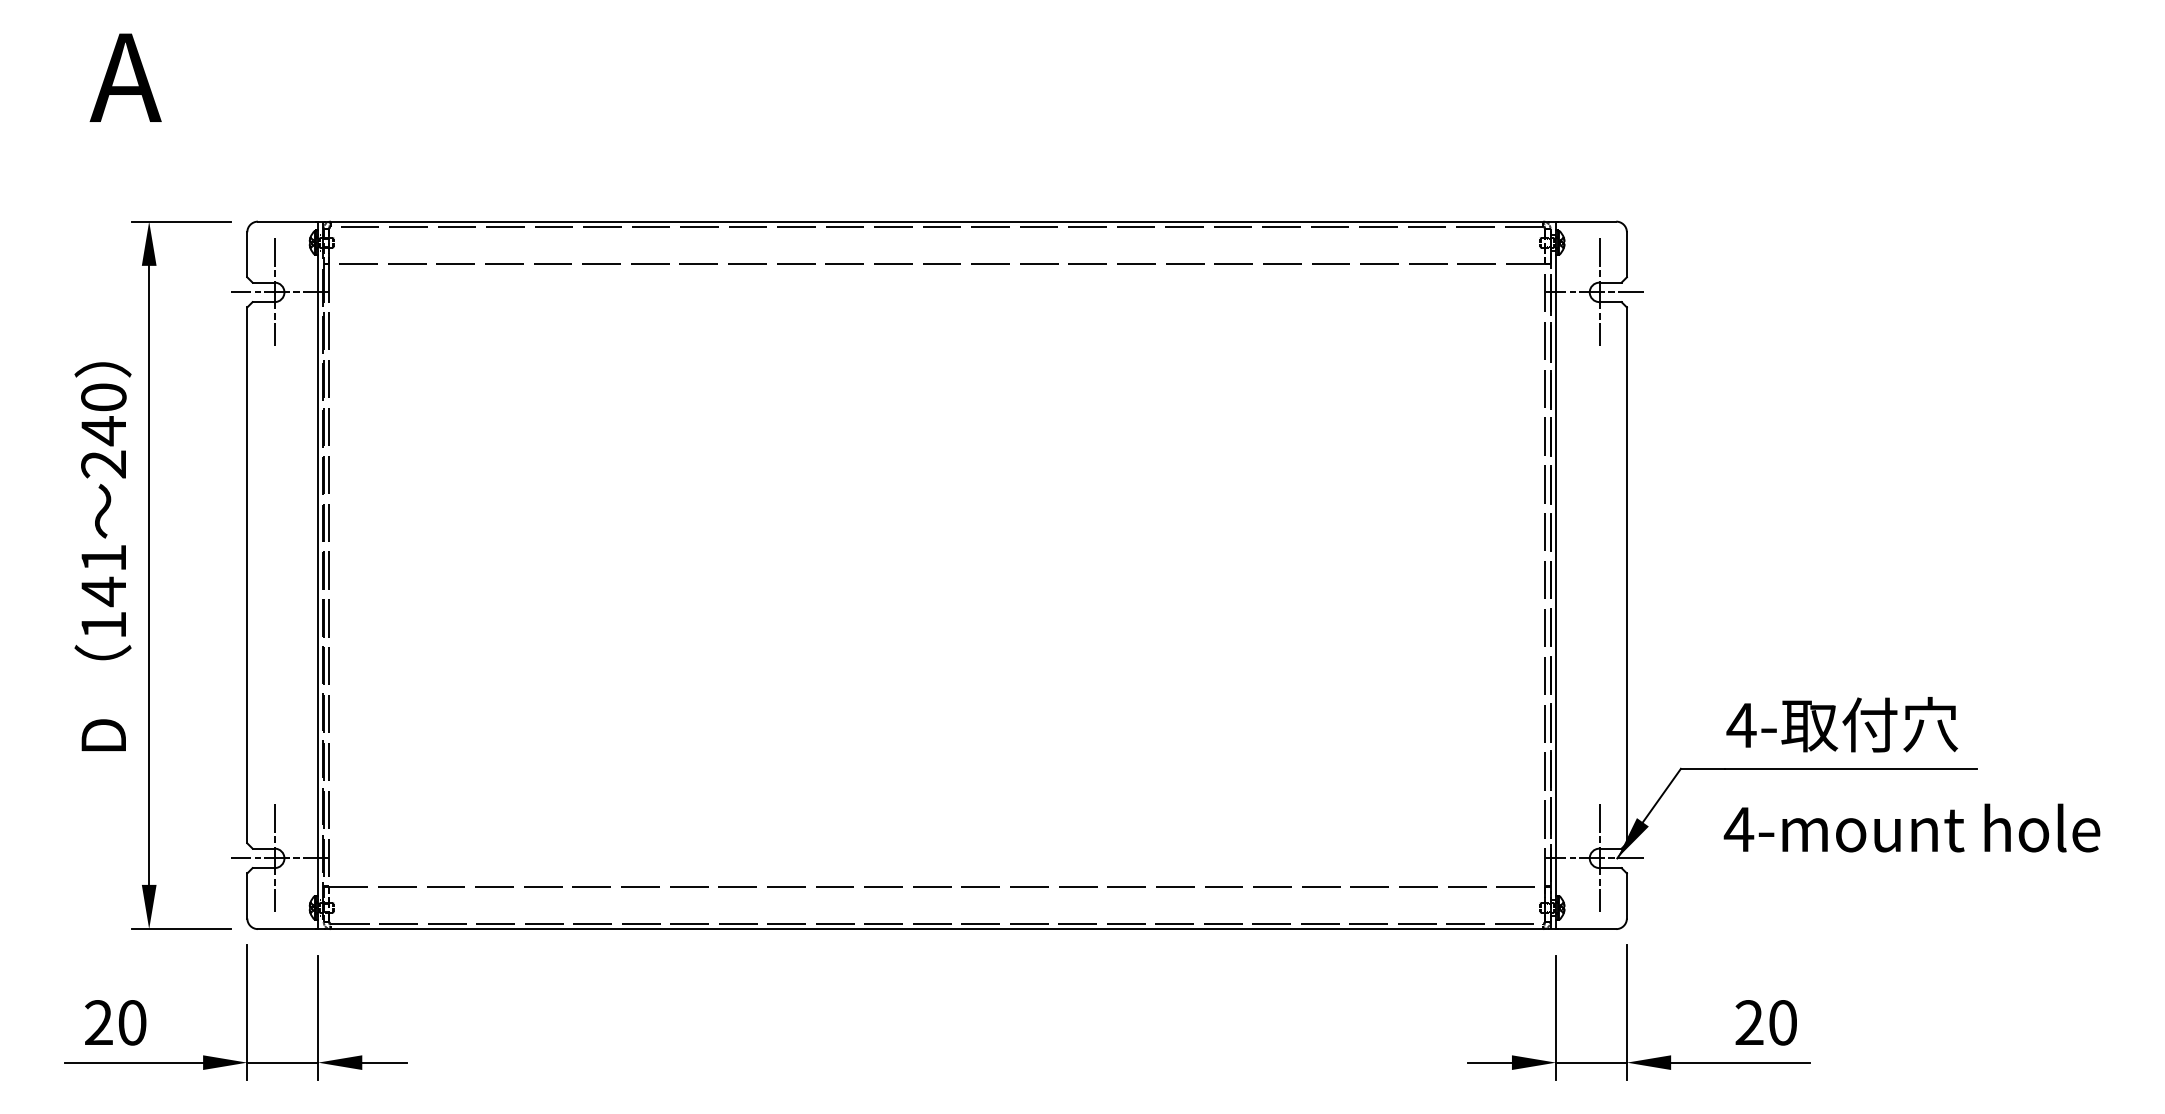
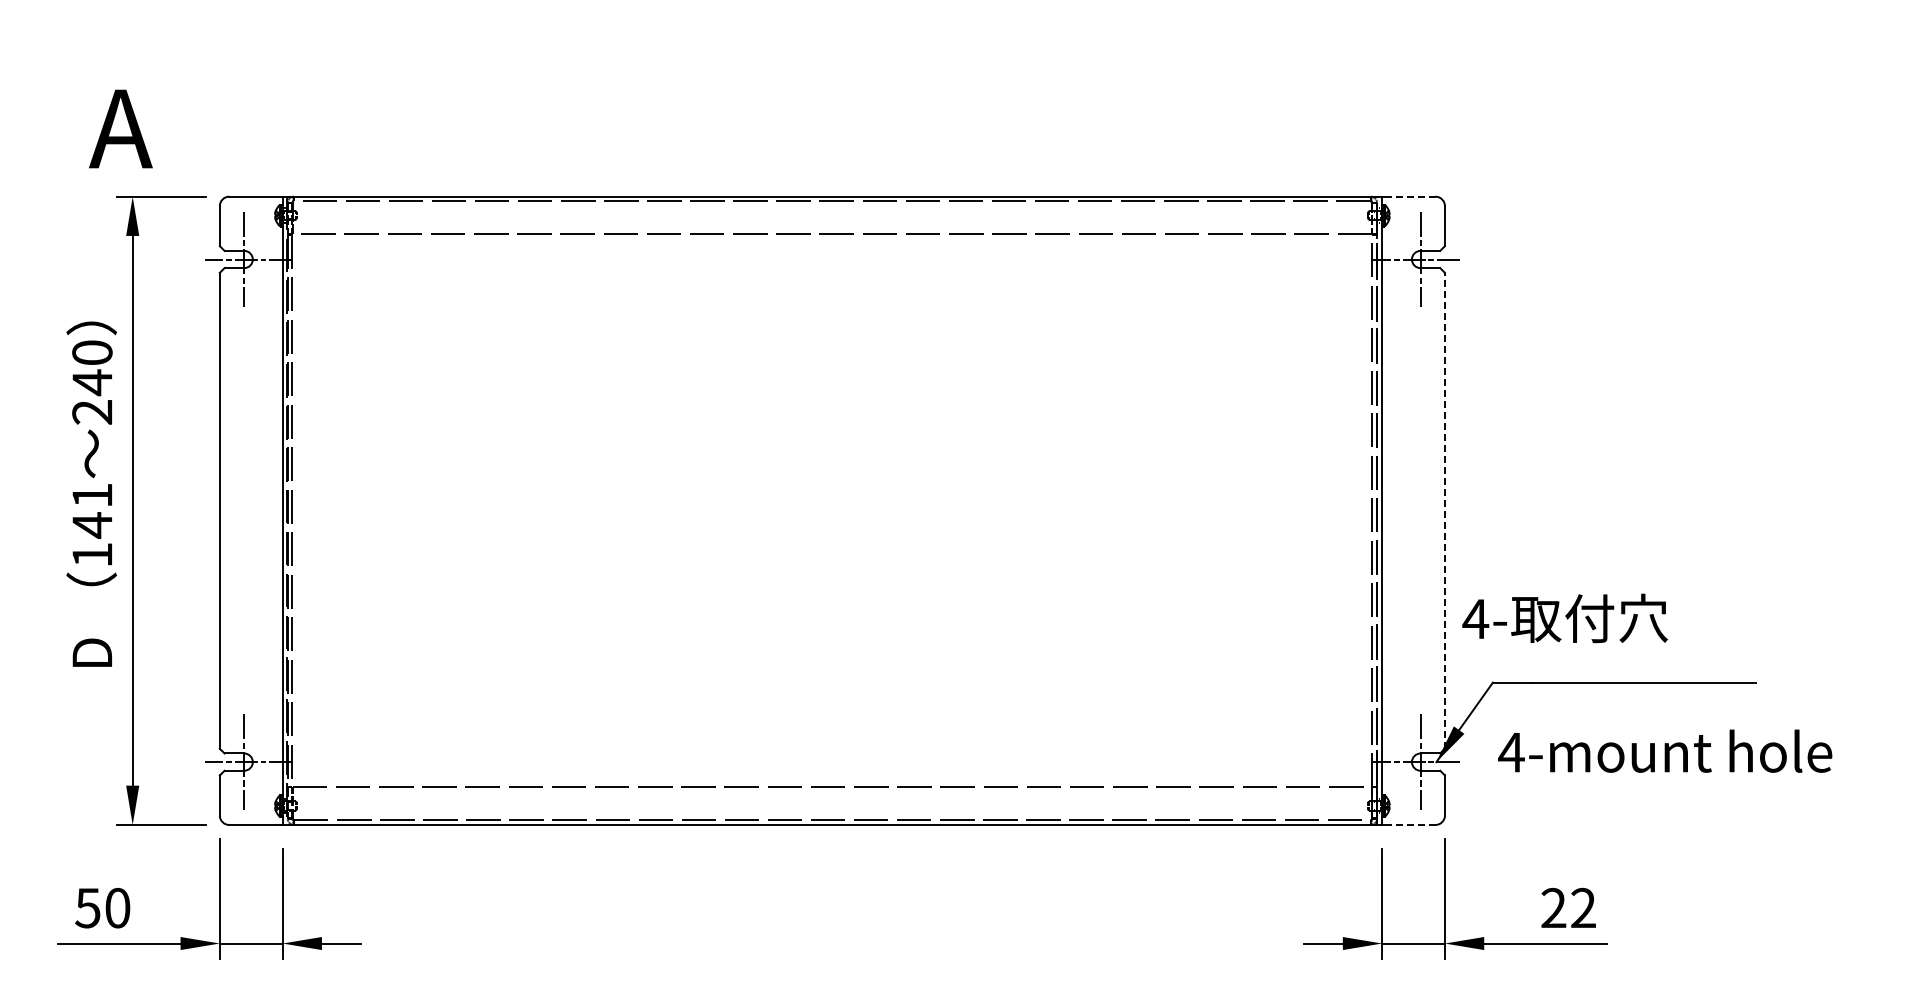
text: (125, 77) -> (120, 128), moved
line: (1586, 221) -> (1409, 196), solid -> dashed
line: (1626, 575) -> (1444, 510), solid -> dashed
text: (1841, 724) -> (1564, 618), moved
text: (1912, 827) -> (1665, 750), moved
line: (1586, 928) -> (1409, 824), solid -> dashed
text: (98, 1022) -> (87, 907), 20 -> 50
text: (1782, 1023) -> (1583, 908), 20 -> 22

